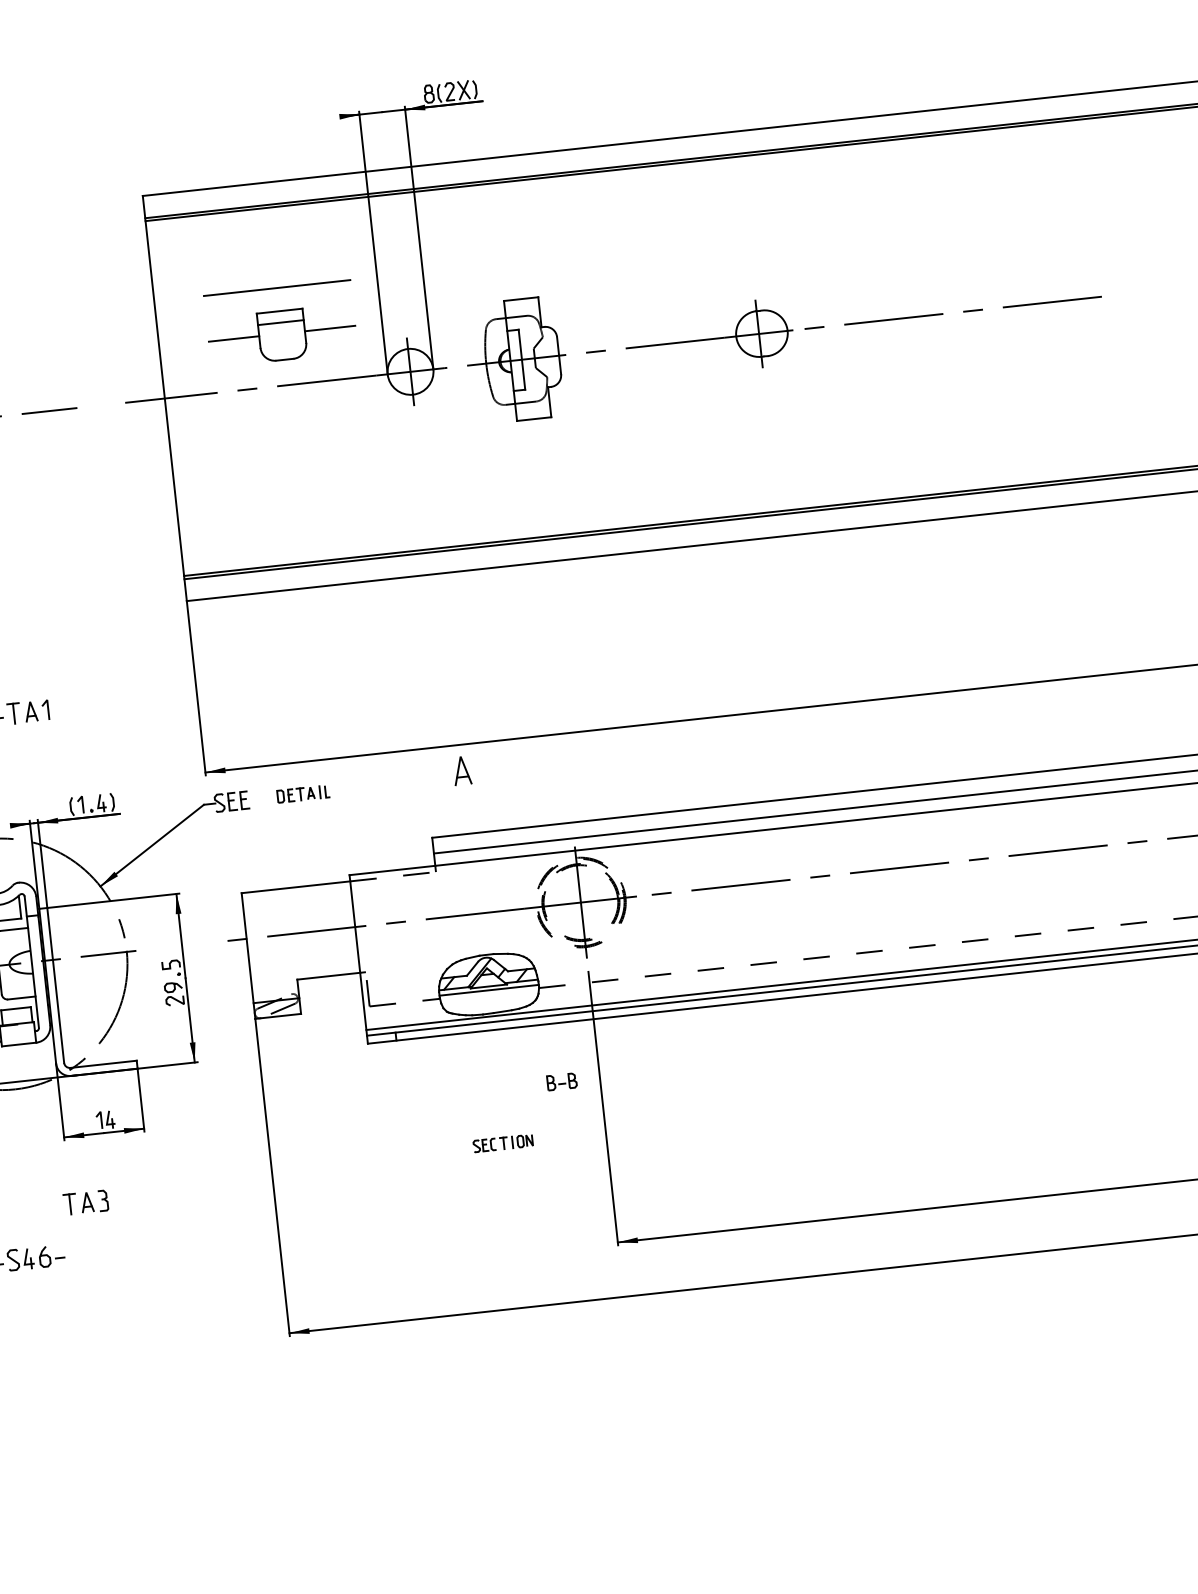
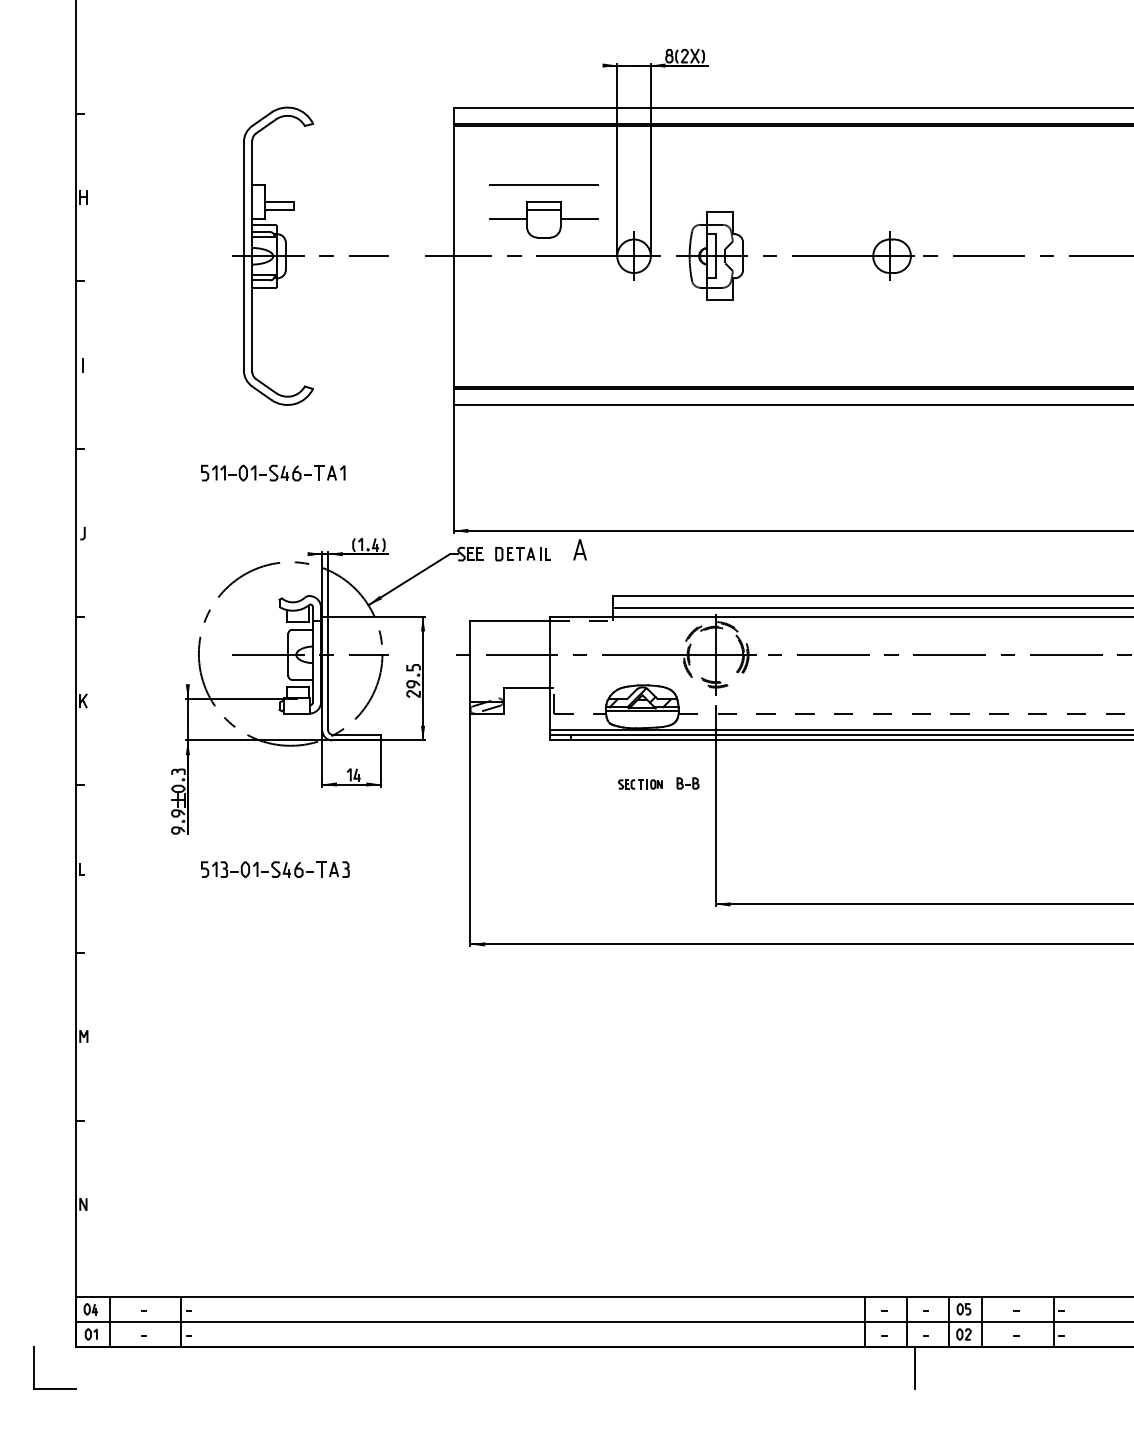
part: (461, 770) -> (579, 549), moved
part: (302, 794) -> (522, 554), size x1.43
part: (503, 1143) -> (640, 784), moved
part: (85, 1202) -> (332, 869), moved

